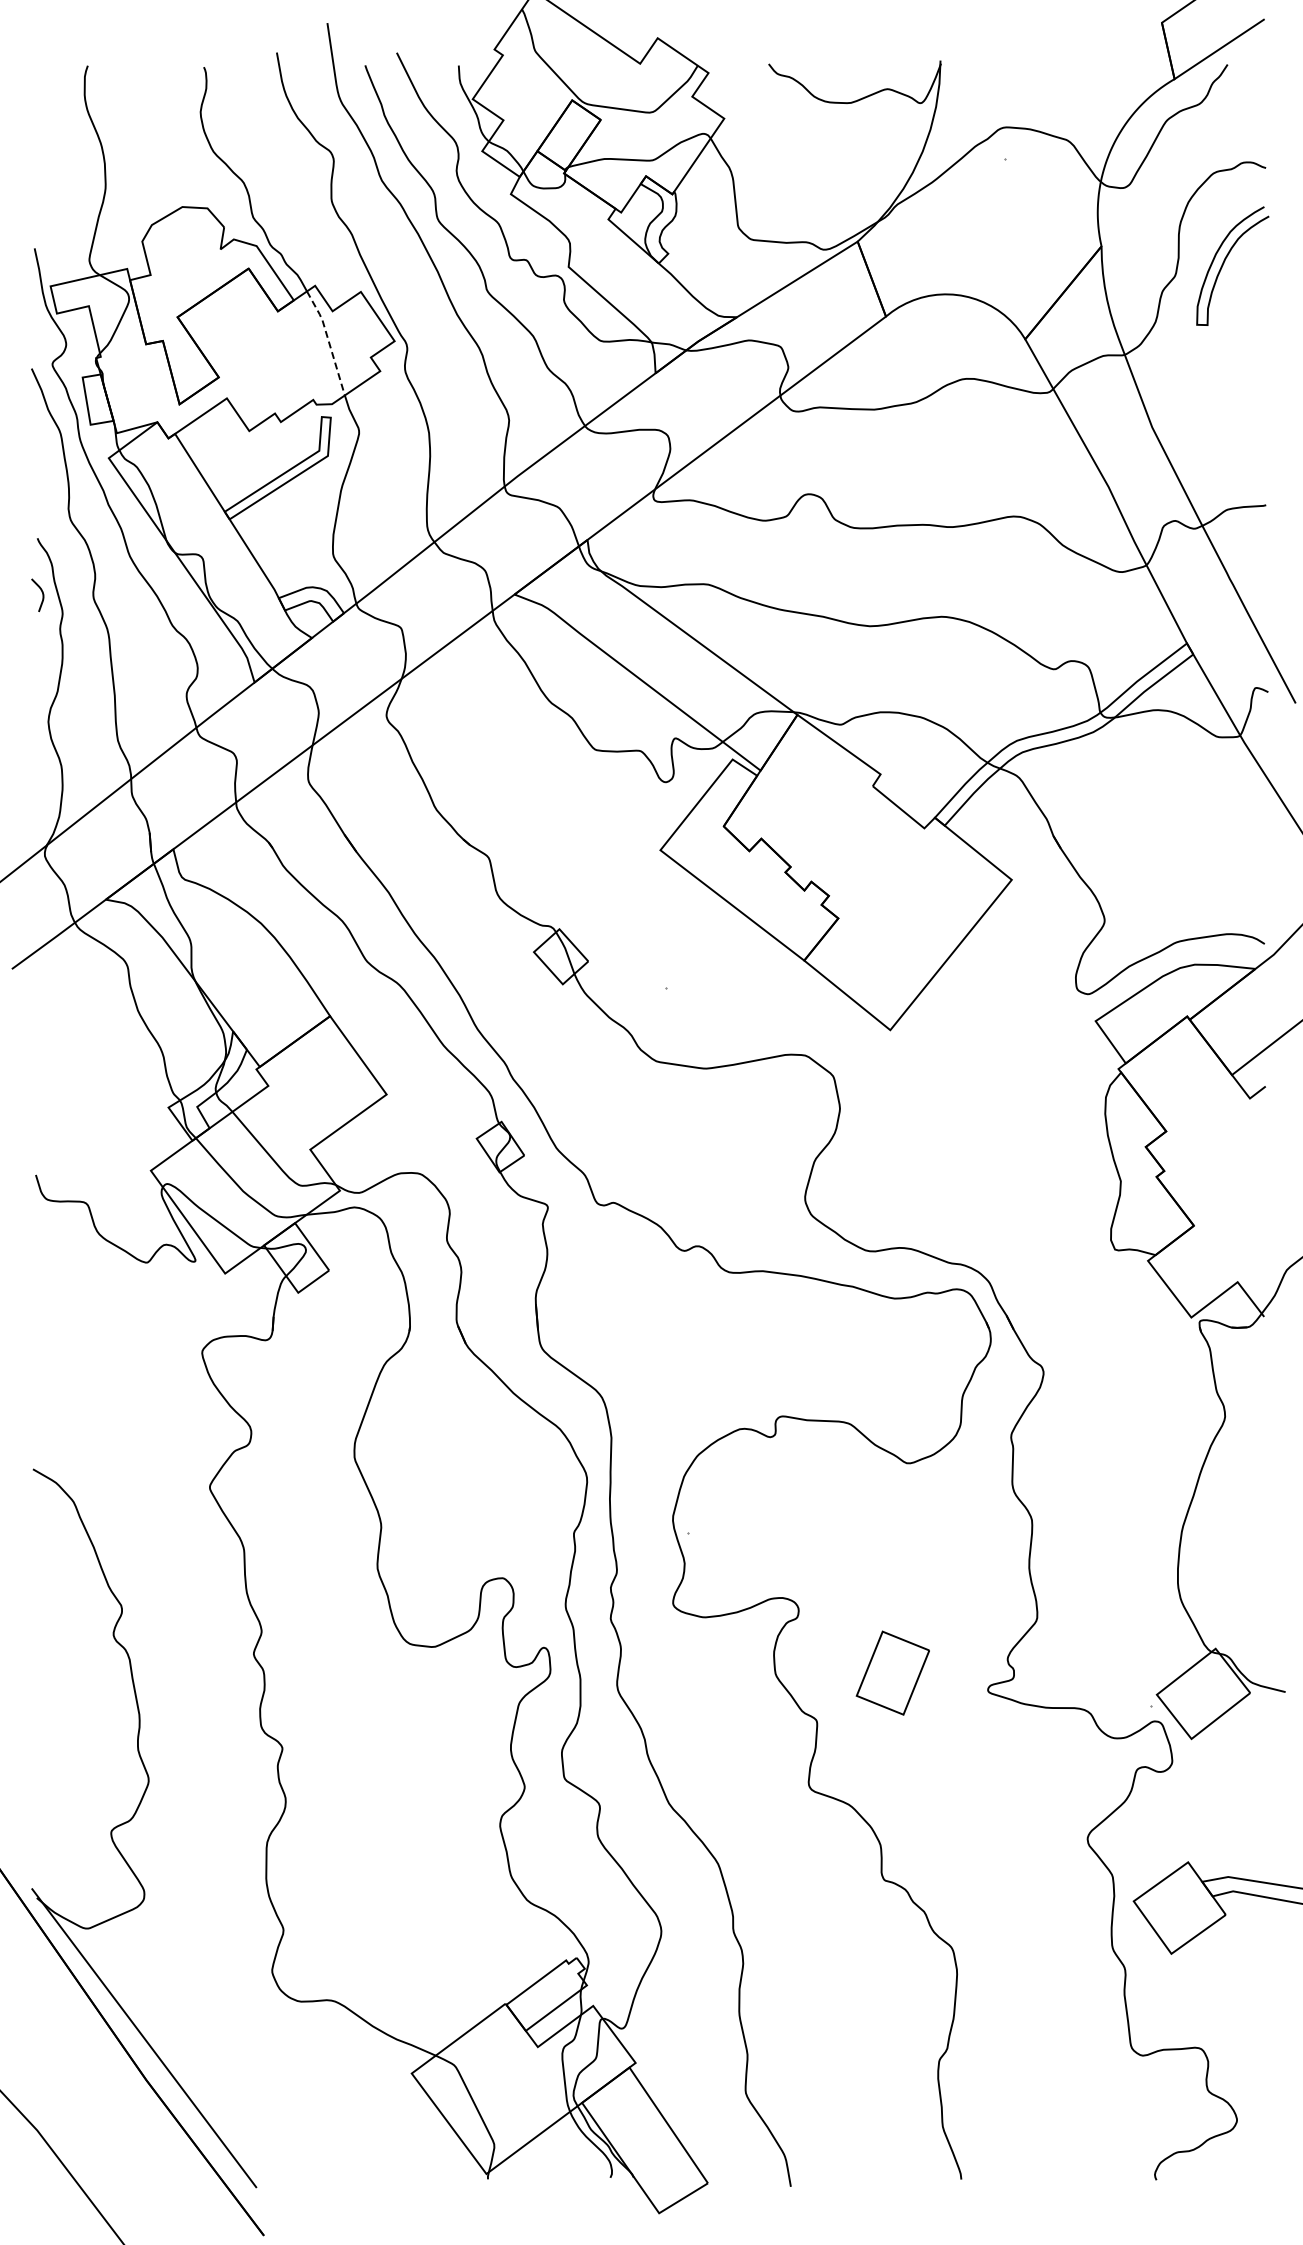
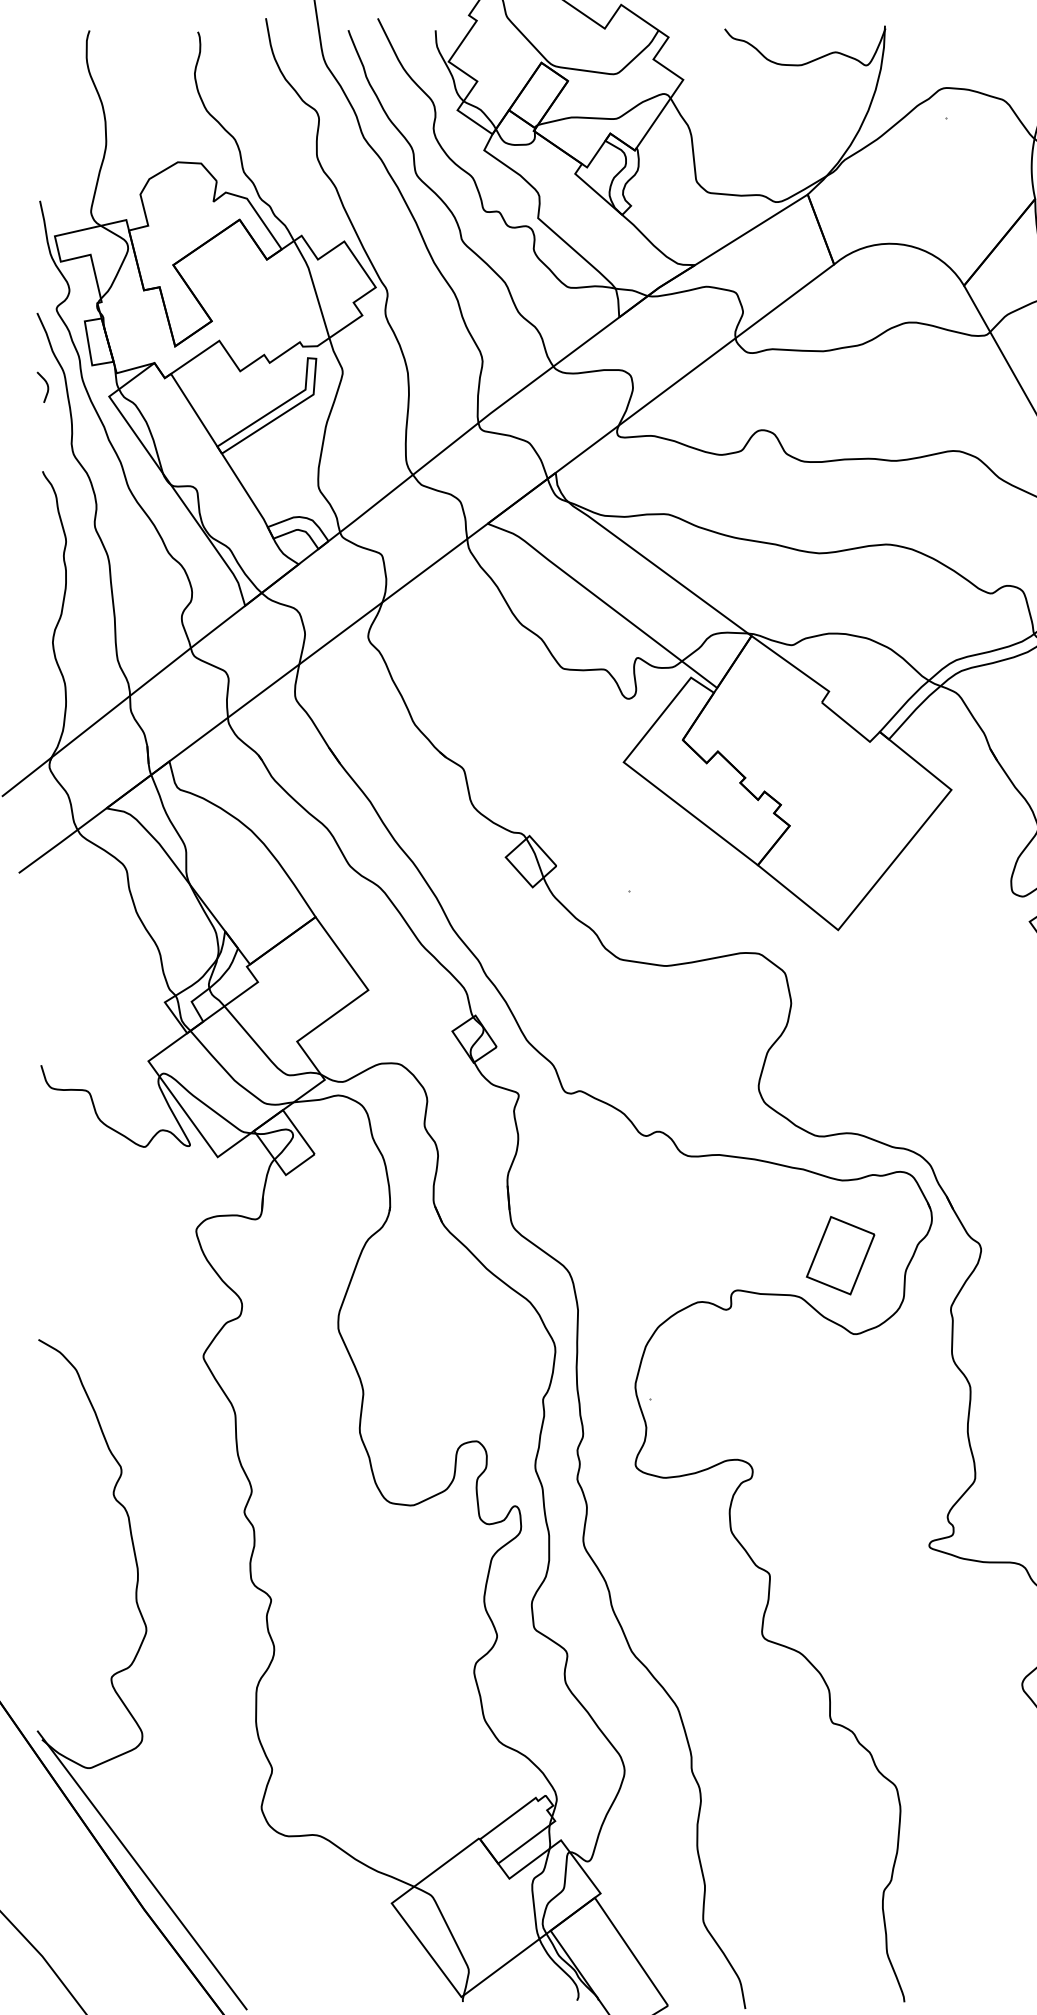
line: (328, 341) -> (314, 287), dashed -> solid
curve: (41, 592) -> (46, 384), moved
part: (892, 1672) -> (840, 1255), moved

